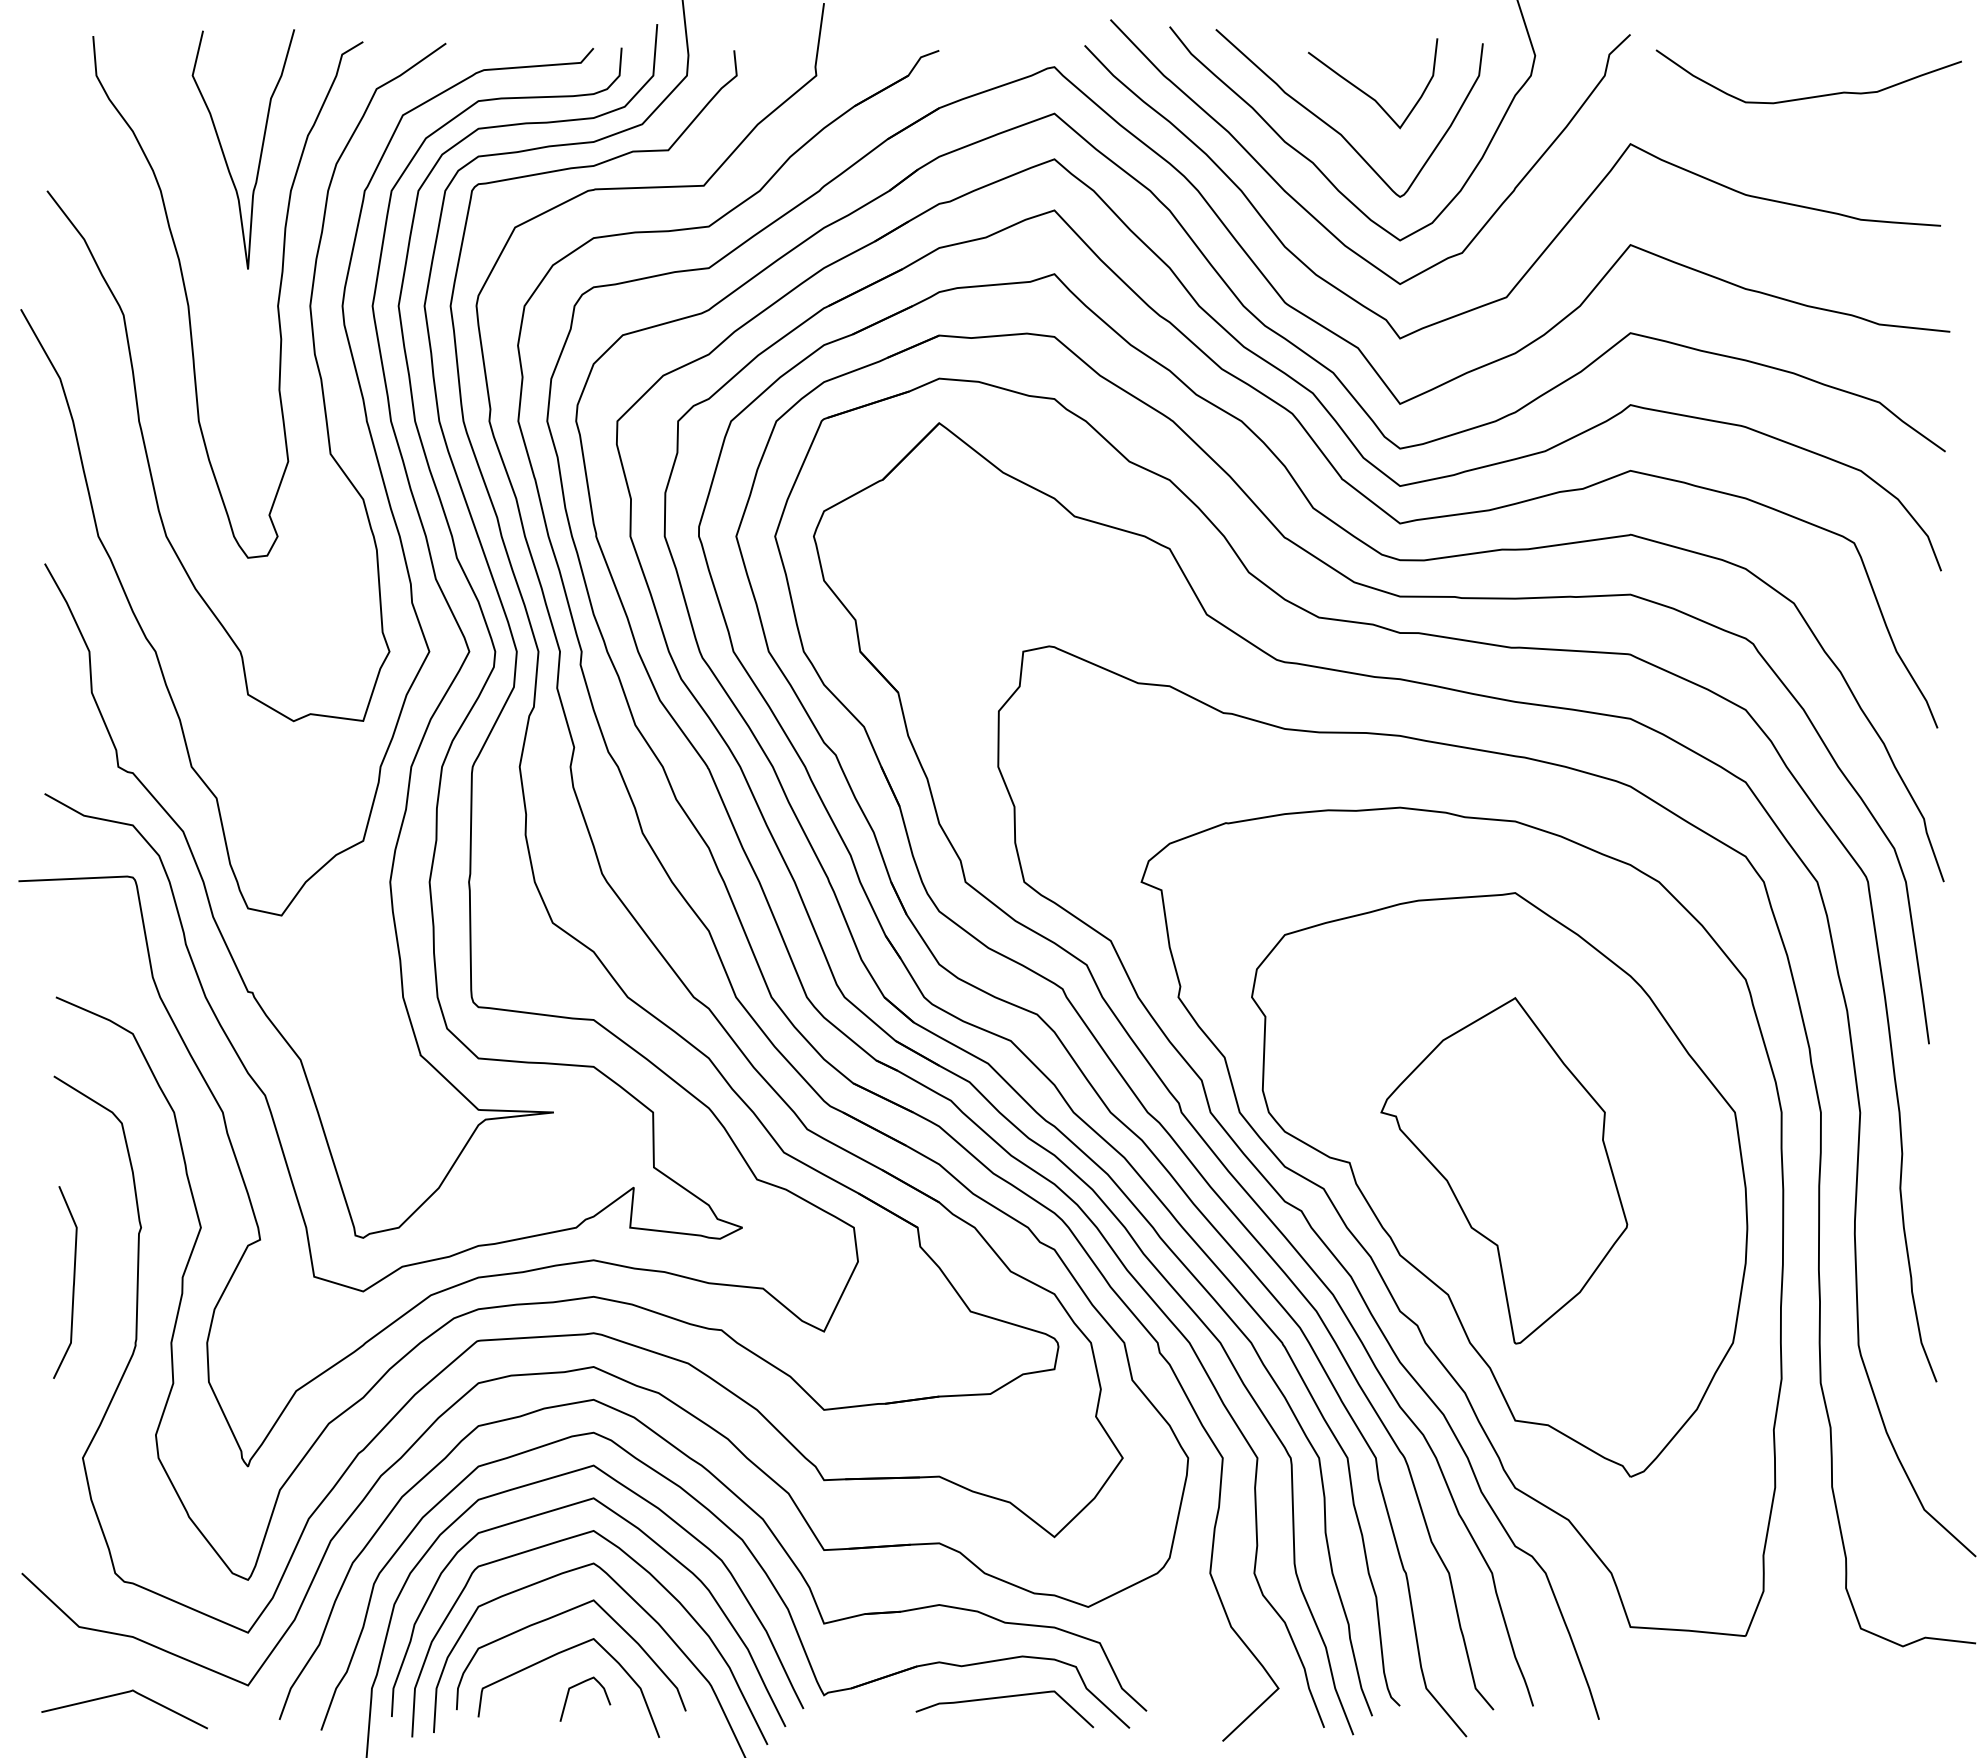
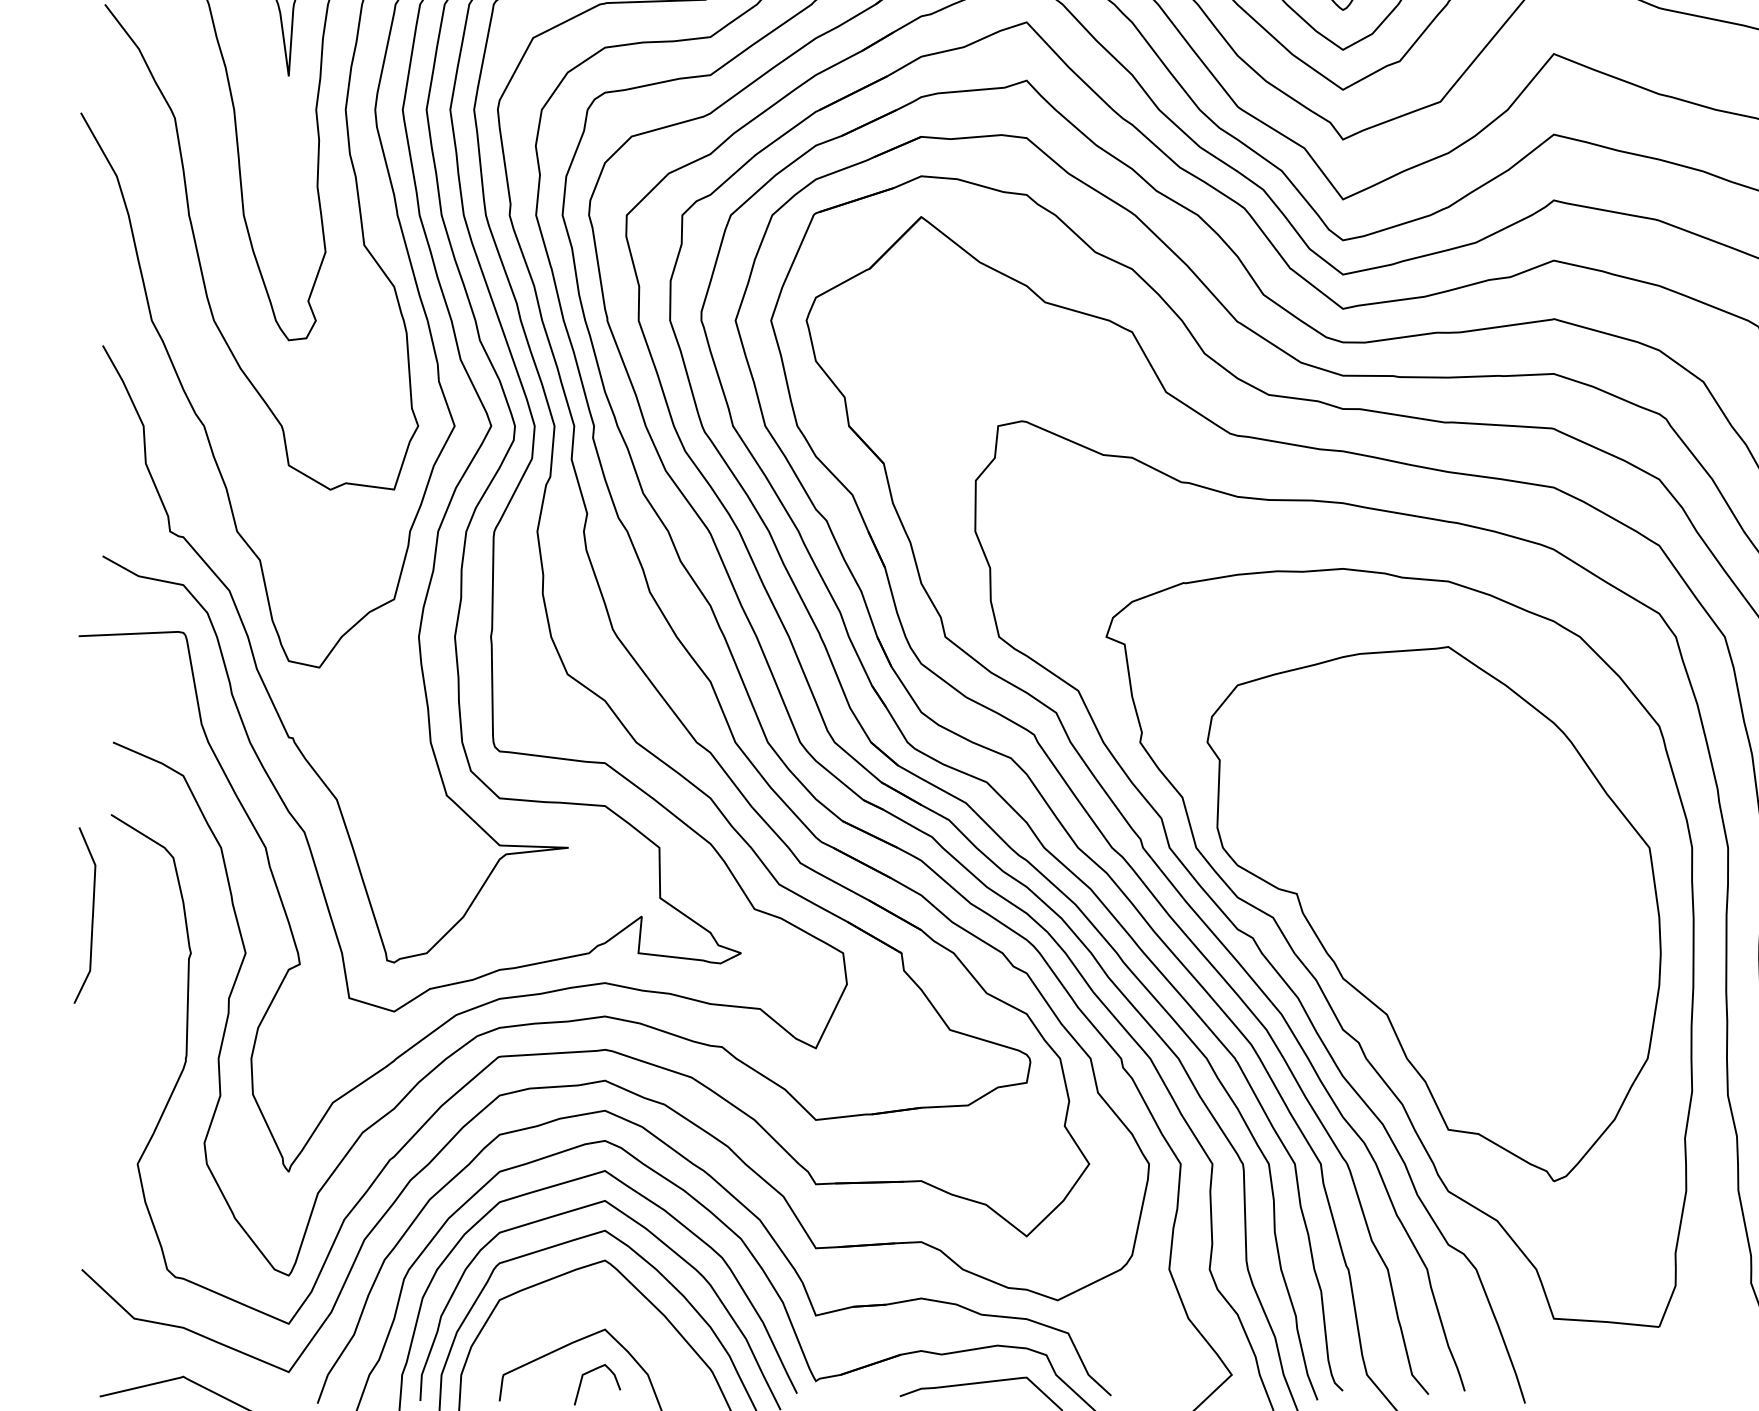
part: (1504, 1170) -> (1438, 900), removed
curve: (73, 1282) -> (92, 915), moved
curve: (557, 1616) -> (571, 1309), removed

